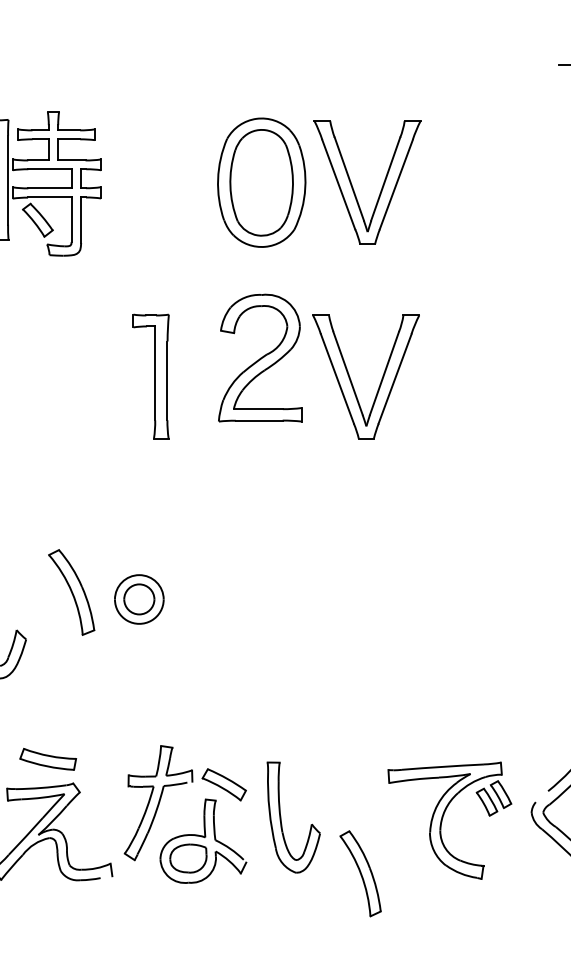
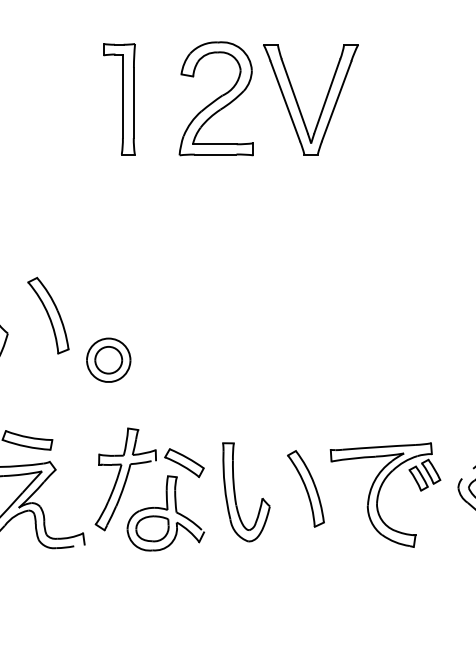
part: (260, 357) -> (216, 98), moved
part: (71, 592) -> (48, 315), moved
part: (139, 599) -> (108, 360), moved
part: (360, 873) -> (305, 488), moved

